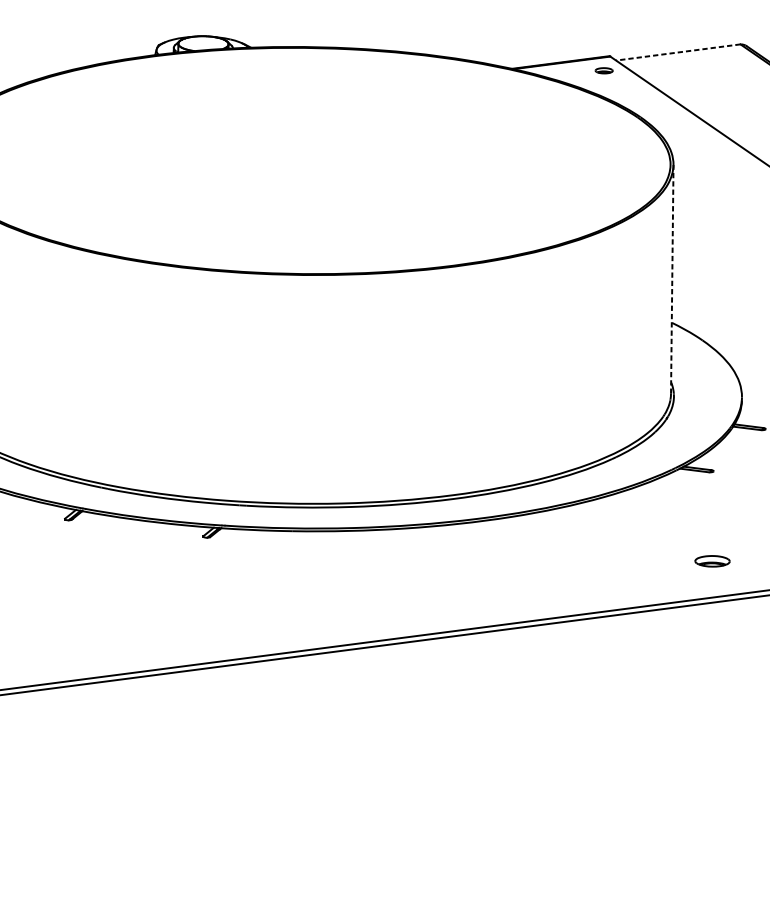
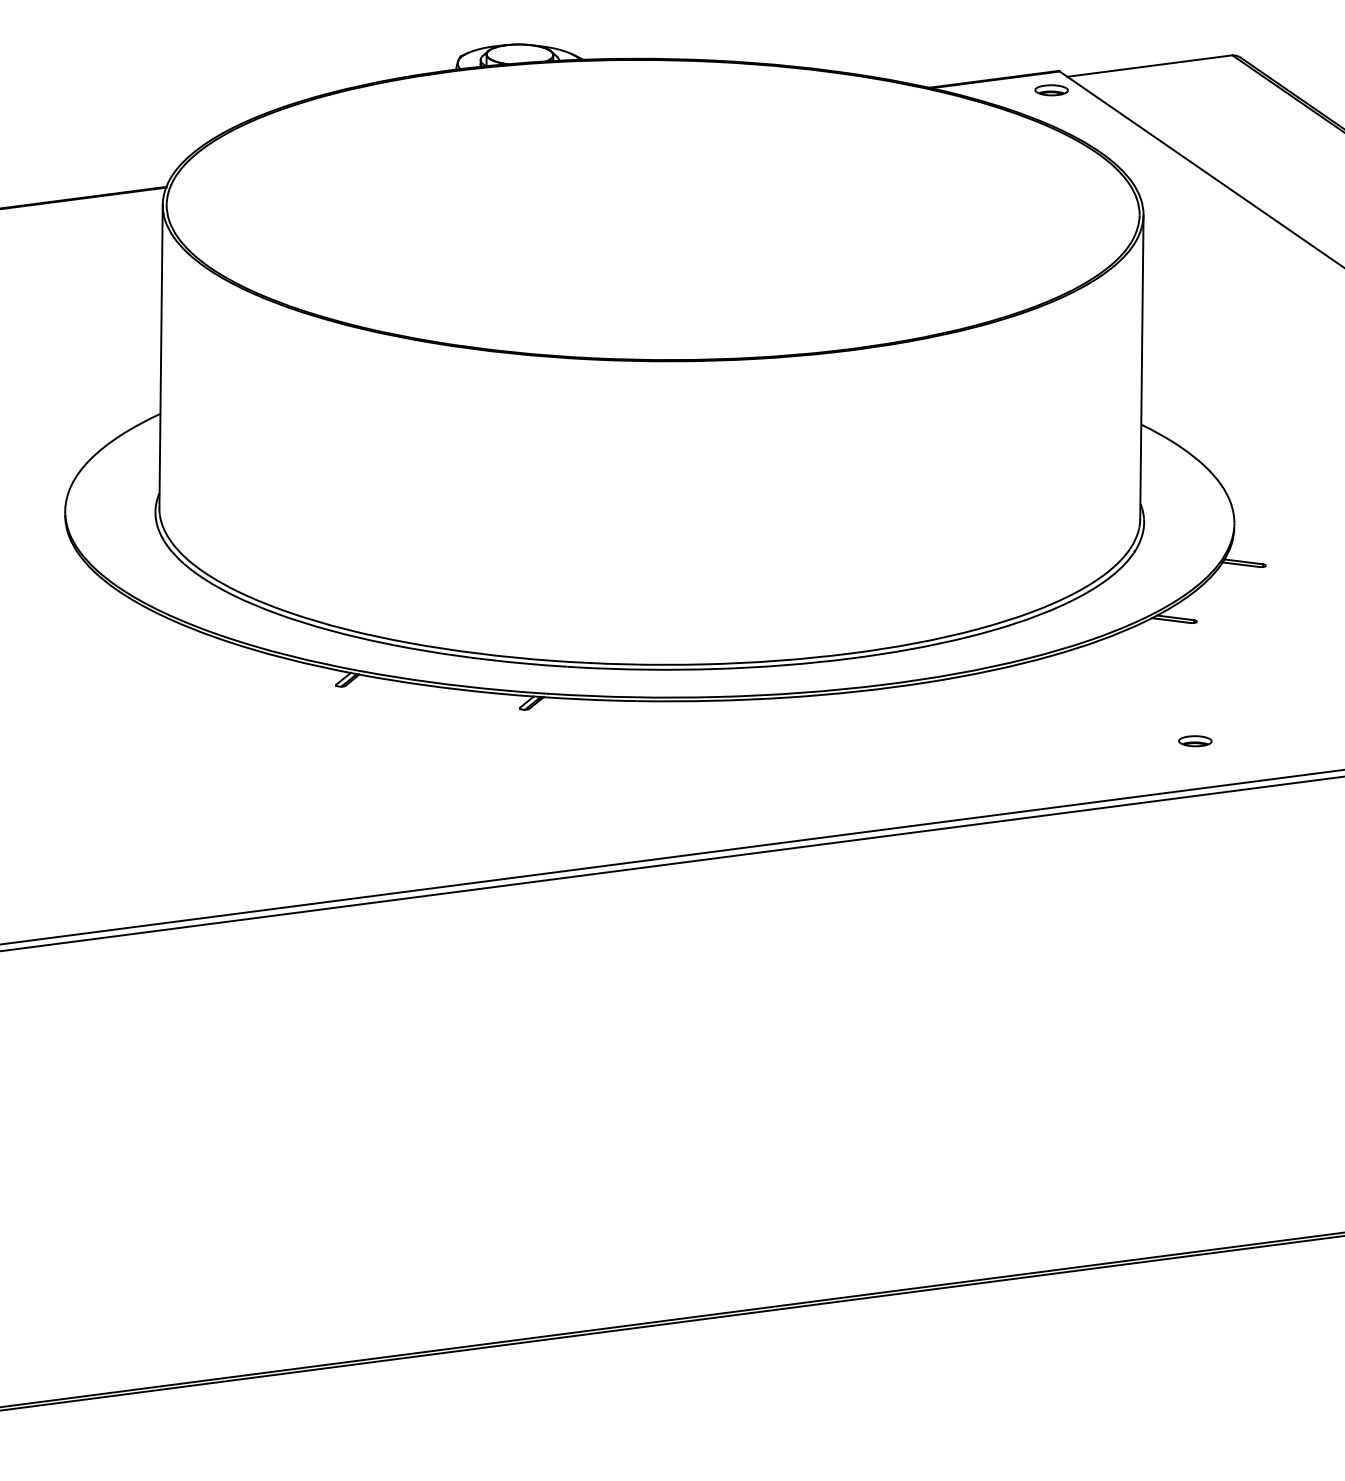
line: (678, 52) -> (1149, 66), dashed -> solid
part: (604, 70) -> (1051, 90), size x1.43
line: (671, 279) -> (1141, 367), dashed -> solid
part: (712, 561) -> (1195, 741), size x0.71

